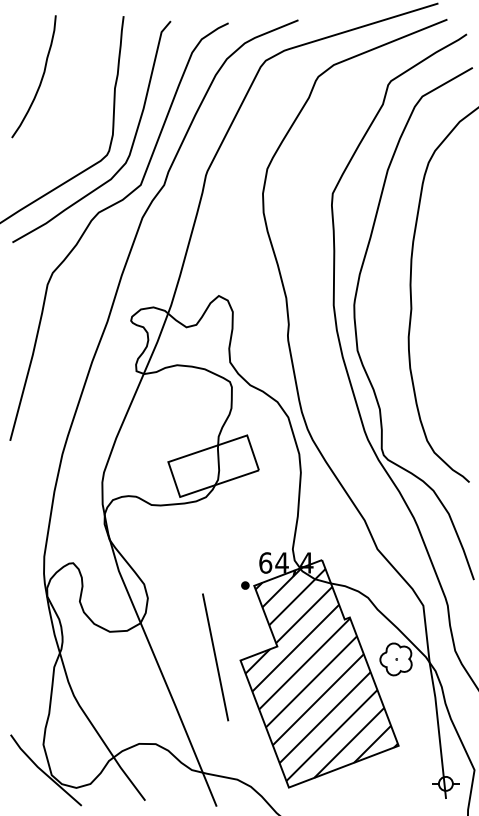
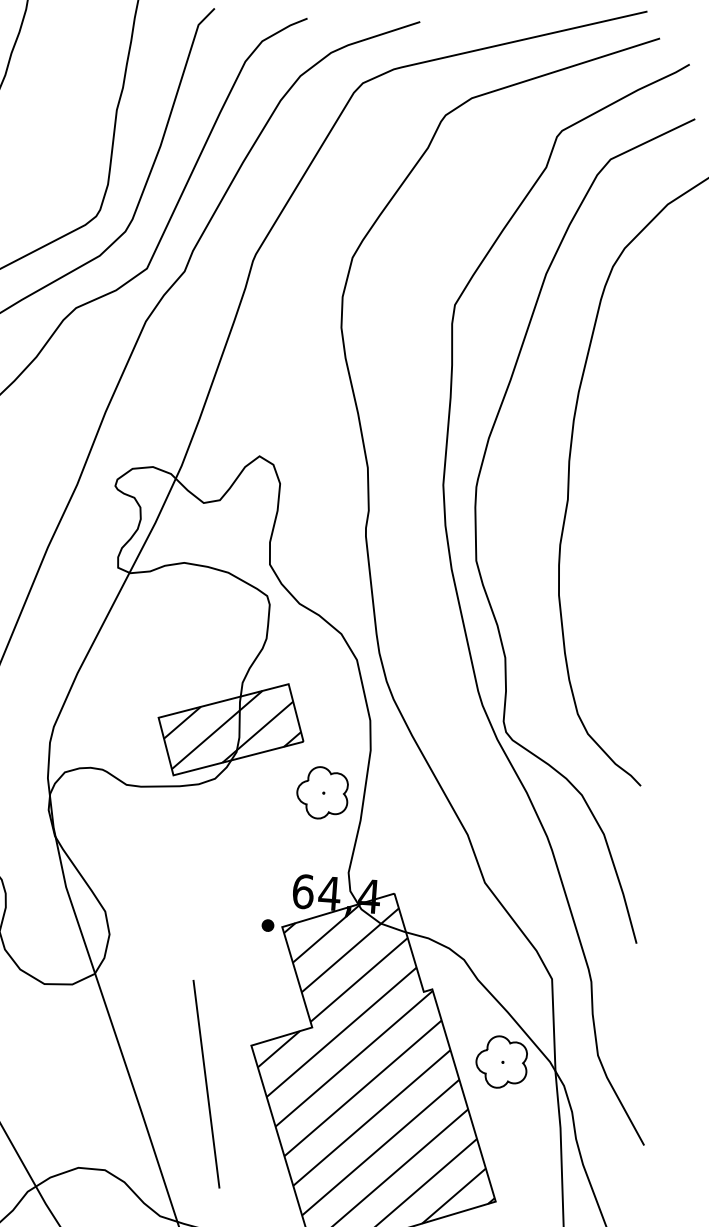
hatch: (214, 466) -> (232, 730), added
part: (272, 501) -> (321, 793), added
line: (215, 657) -> (206, 1084), moved

